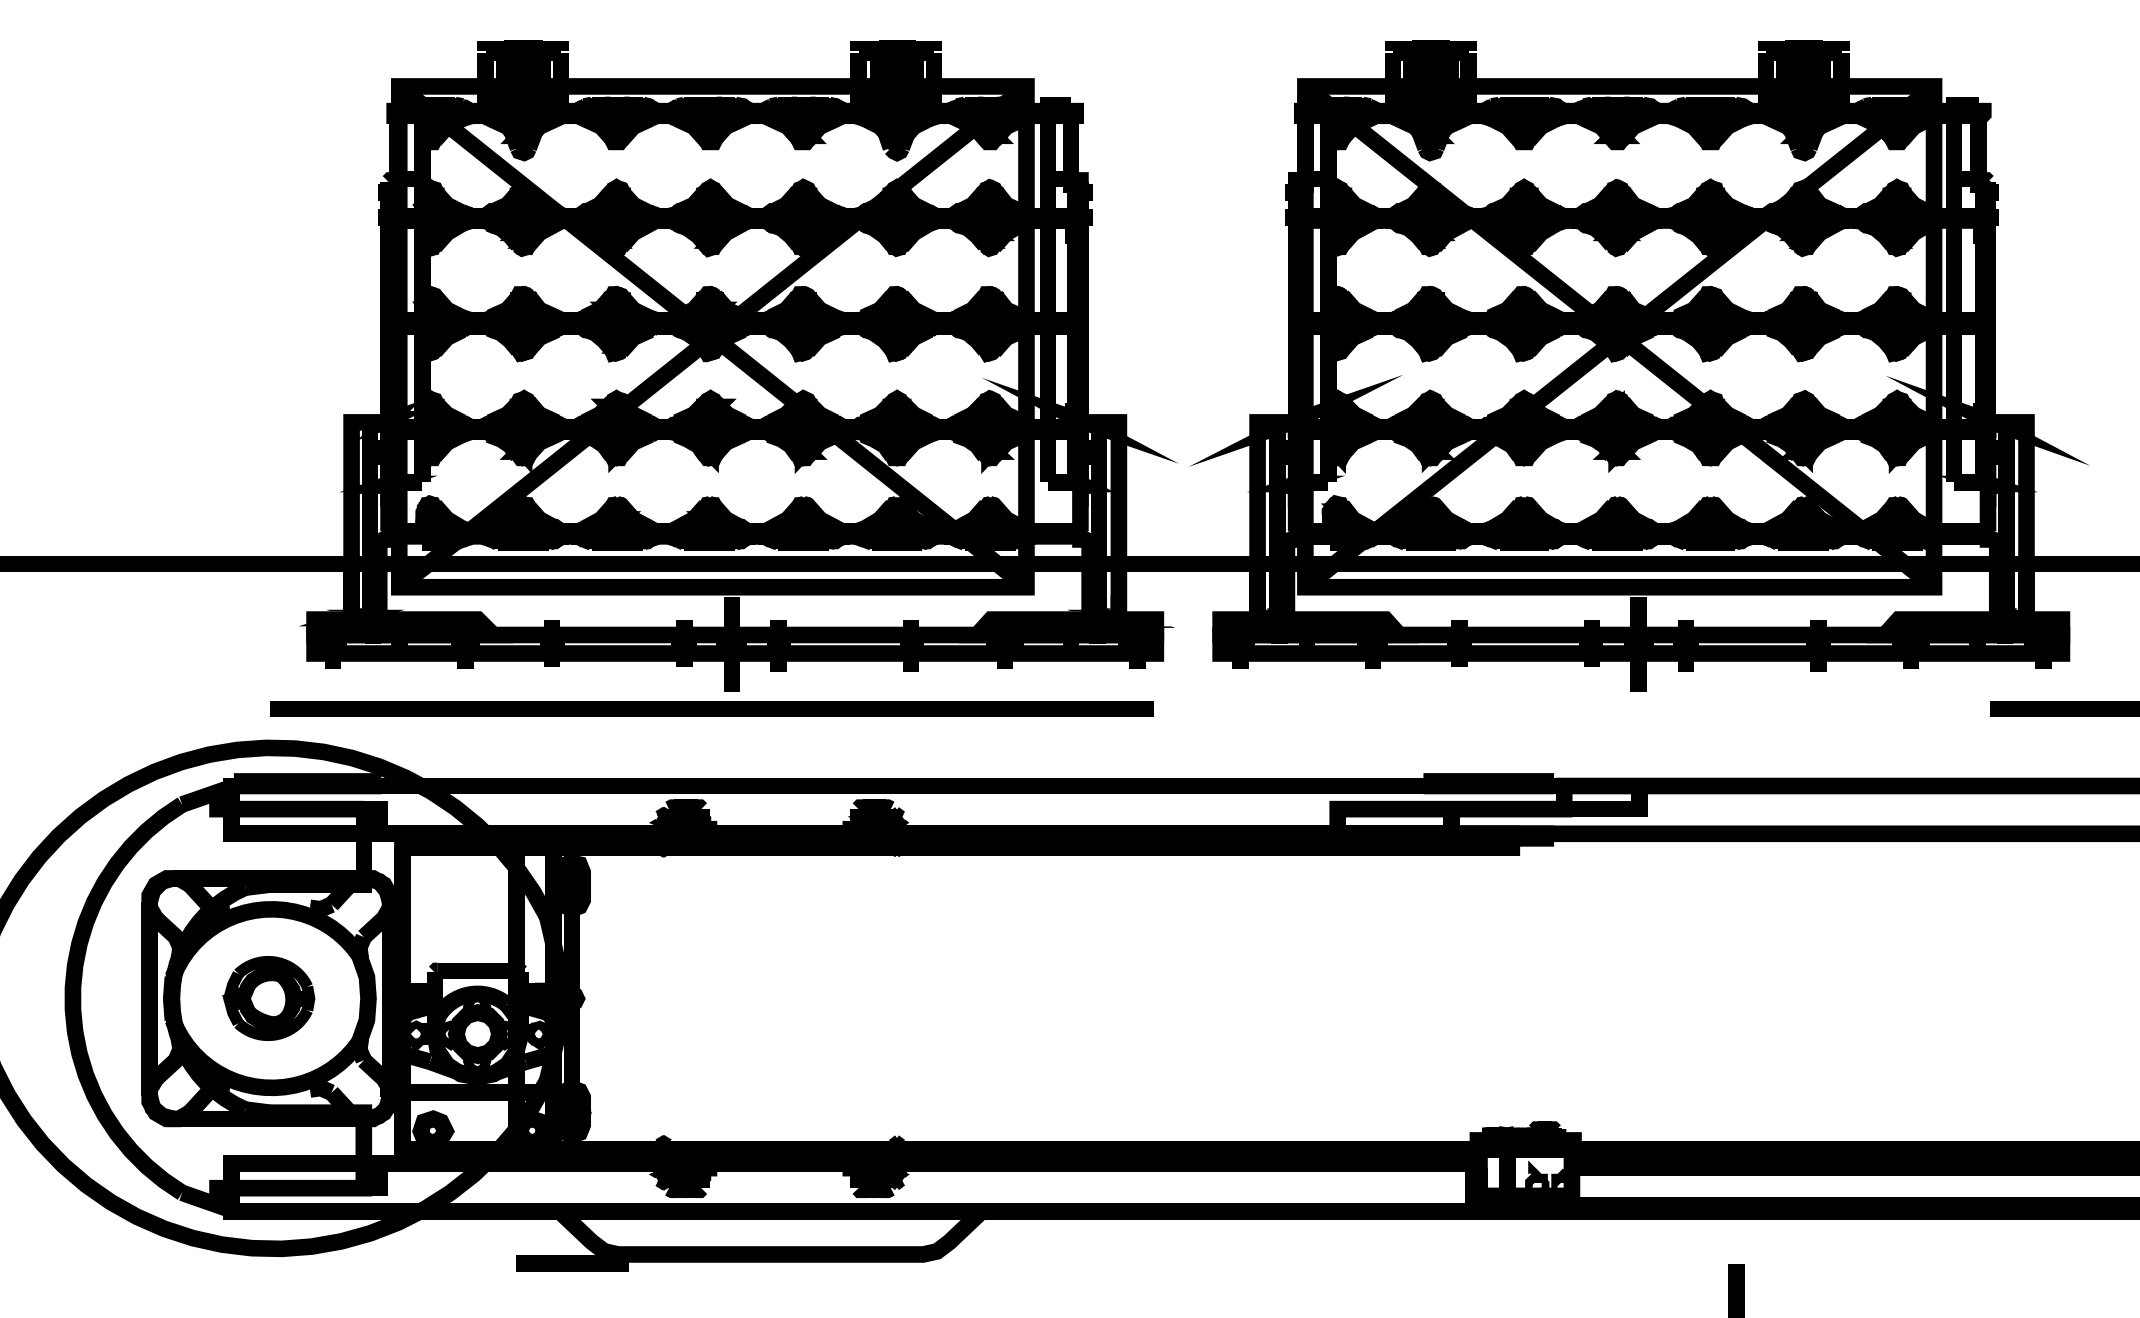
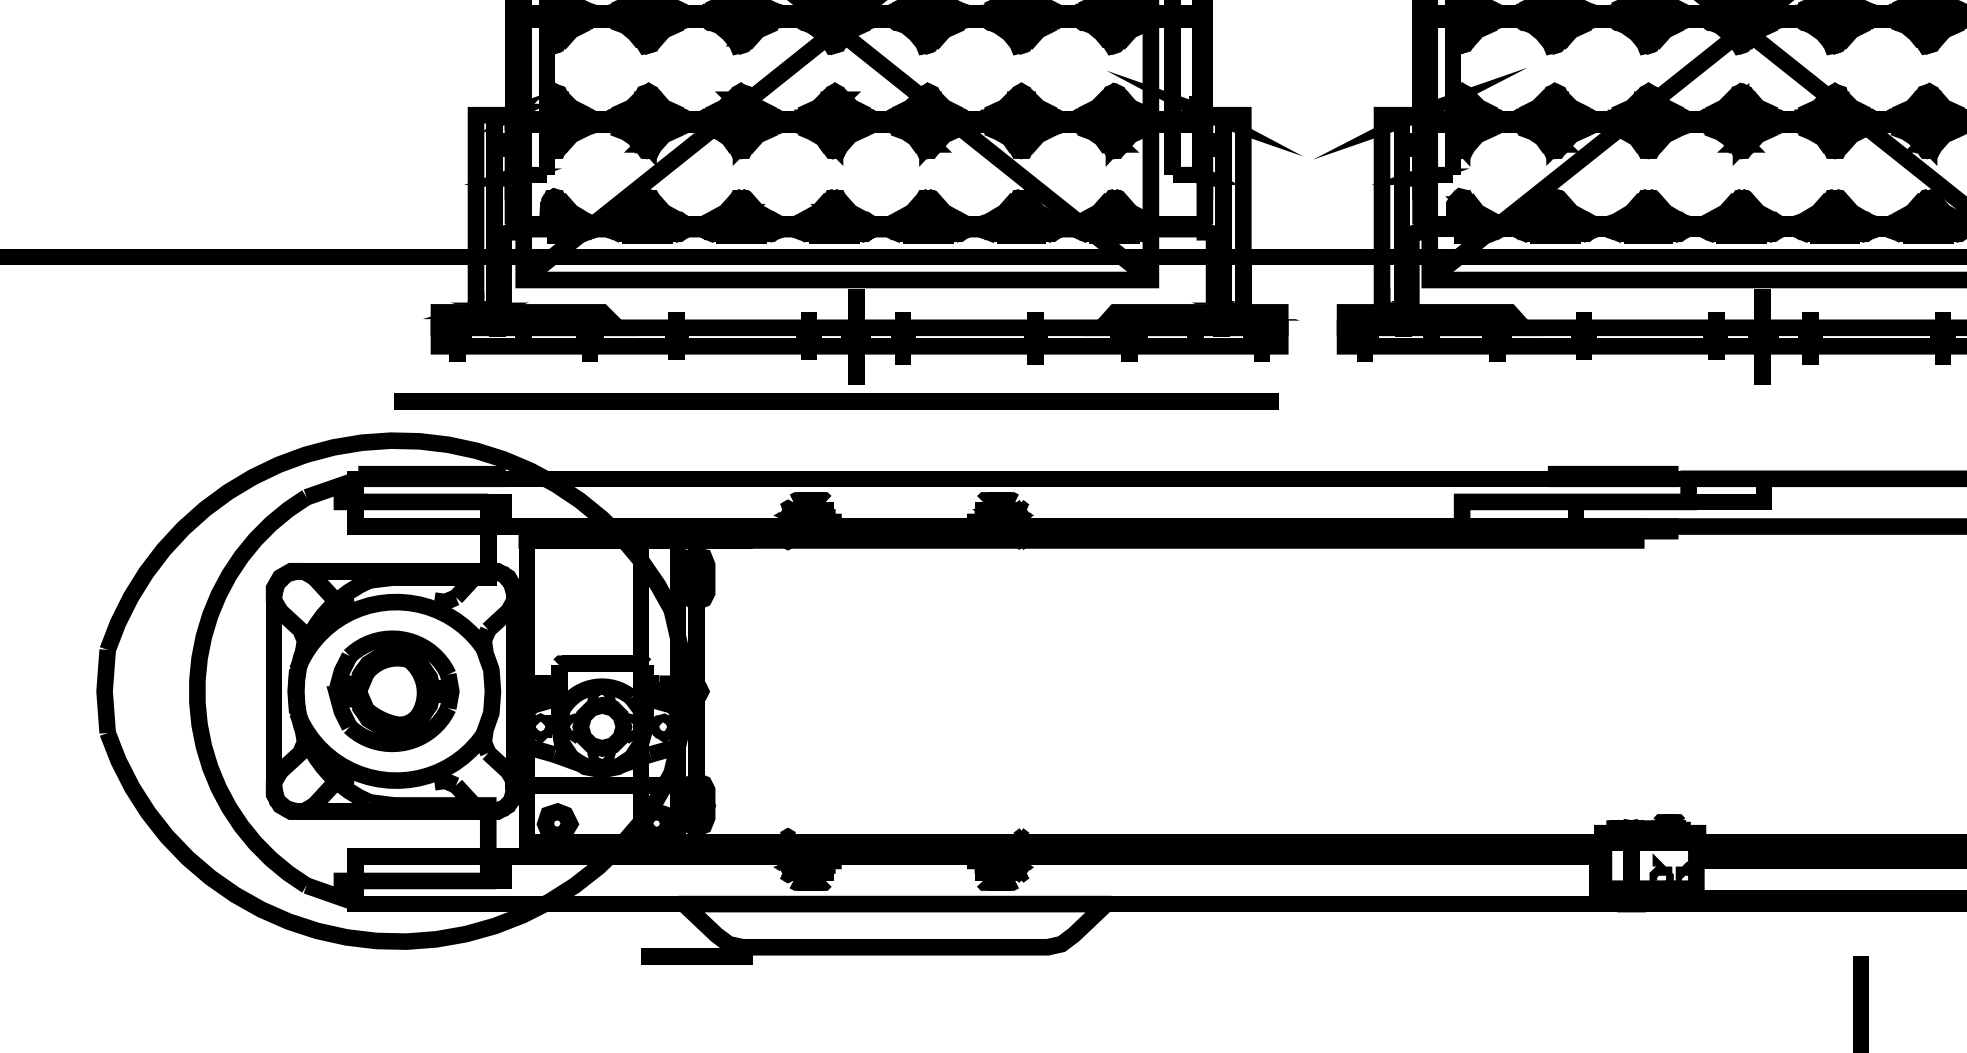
part: (268, 998) -> (392, 691), size x1.43

